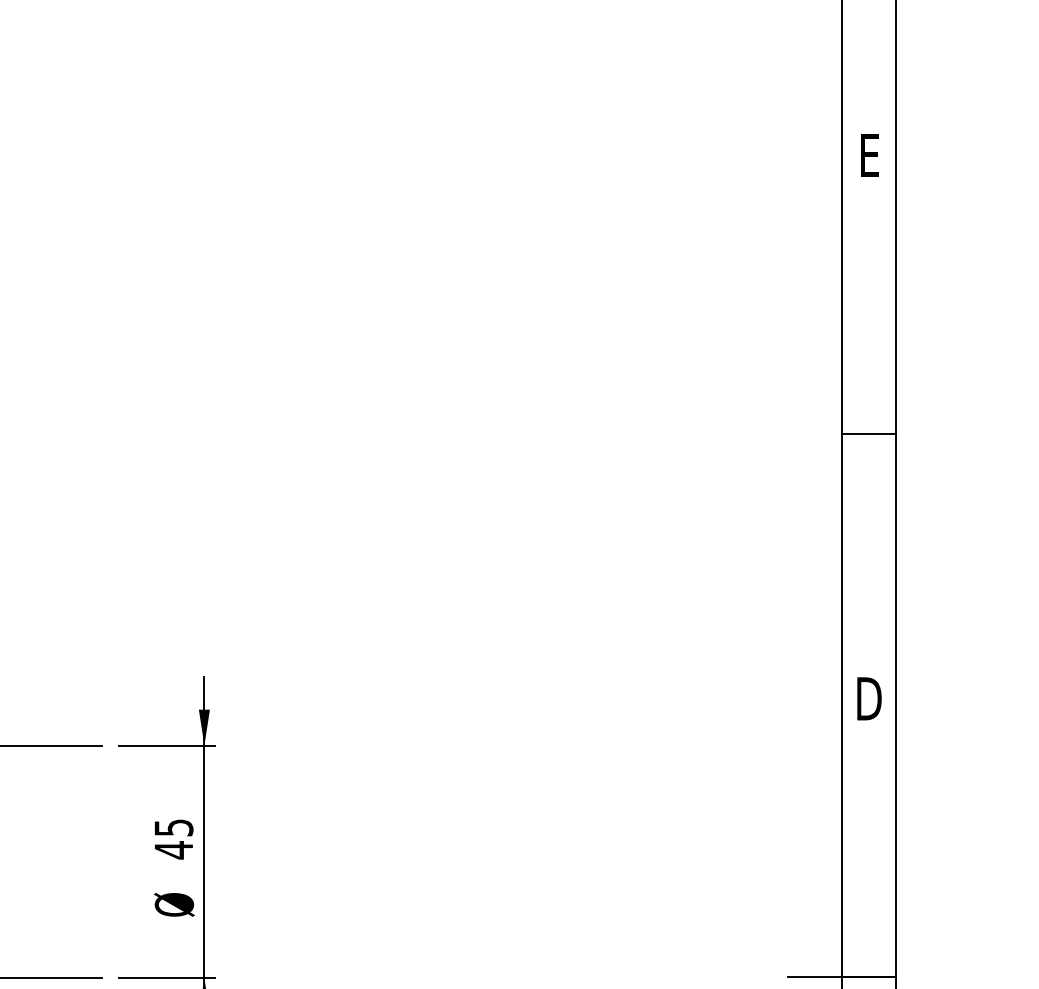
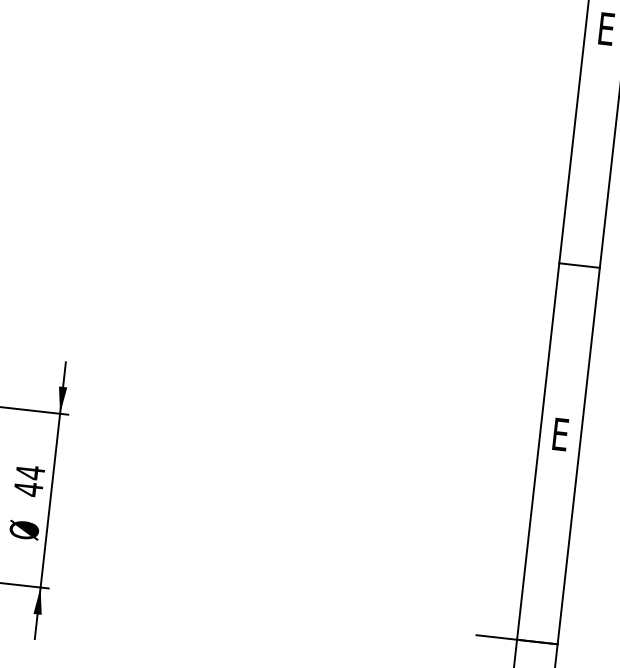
line: (869, 433) -> (579, 265), moved
text: (869, 698) -> (560, 434), D -> E
text: (173, 827) -> (30, 472), 45 -> 44

